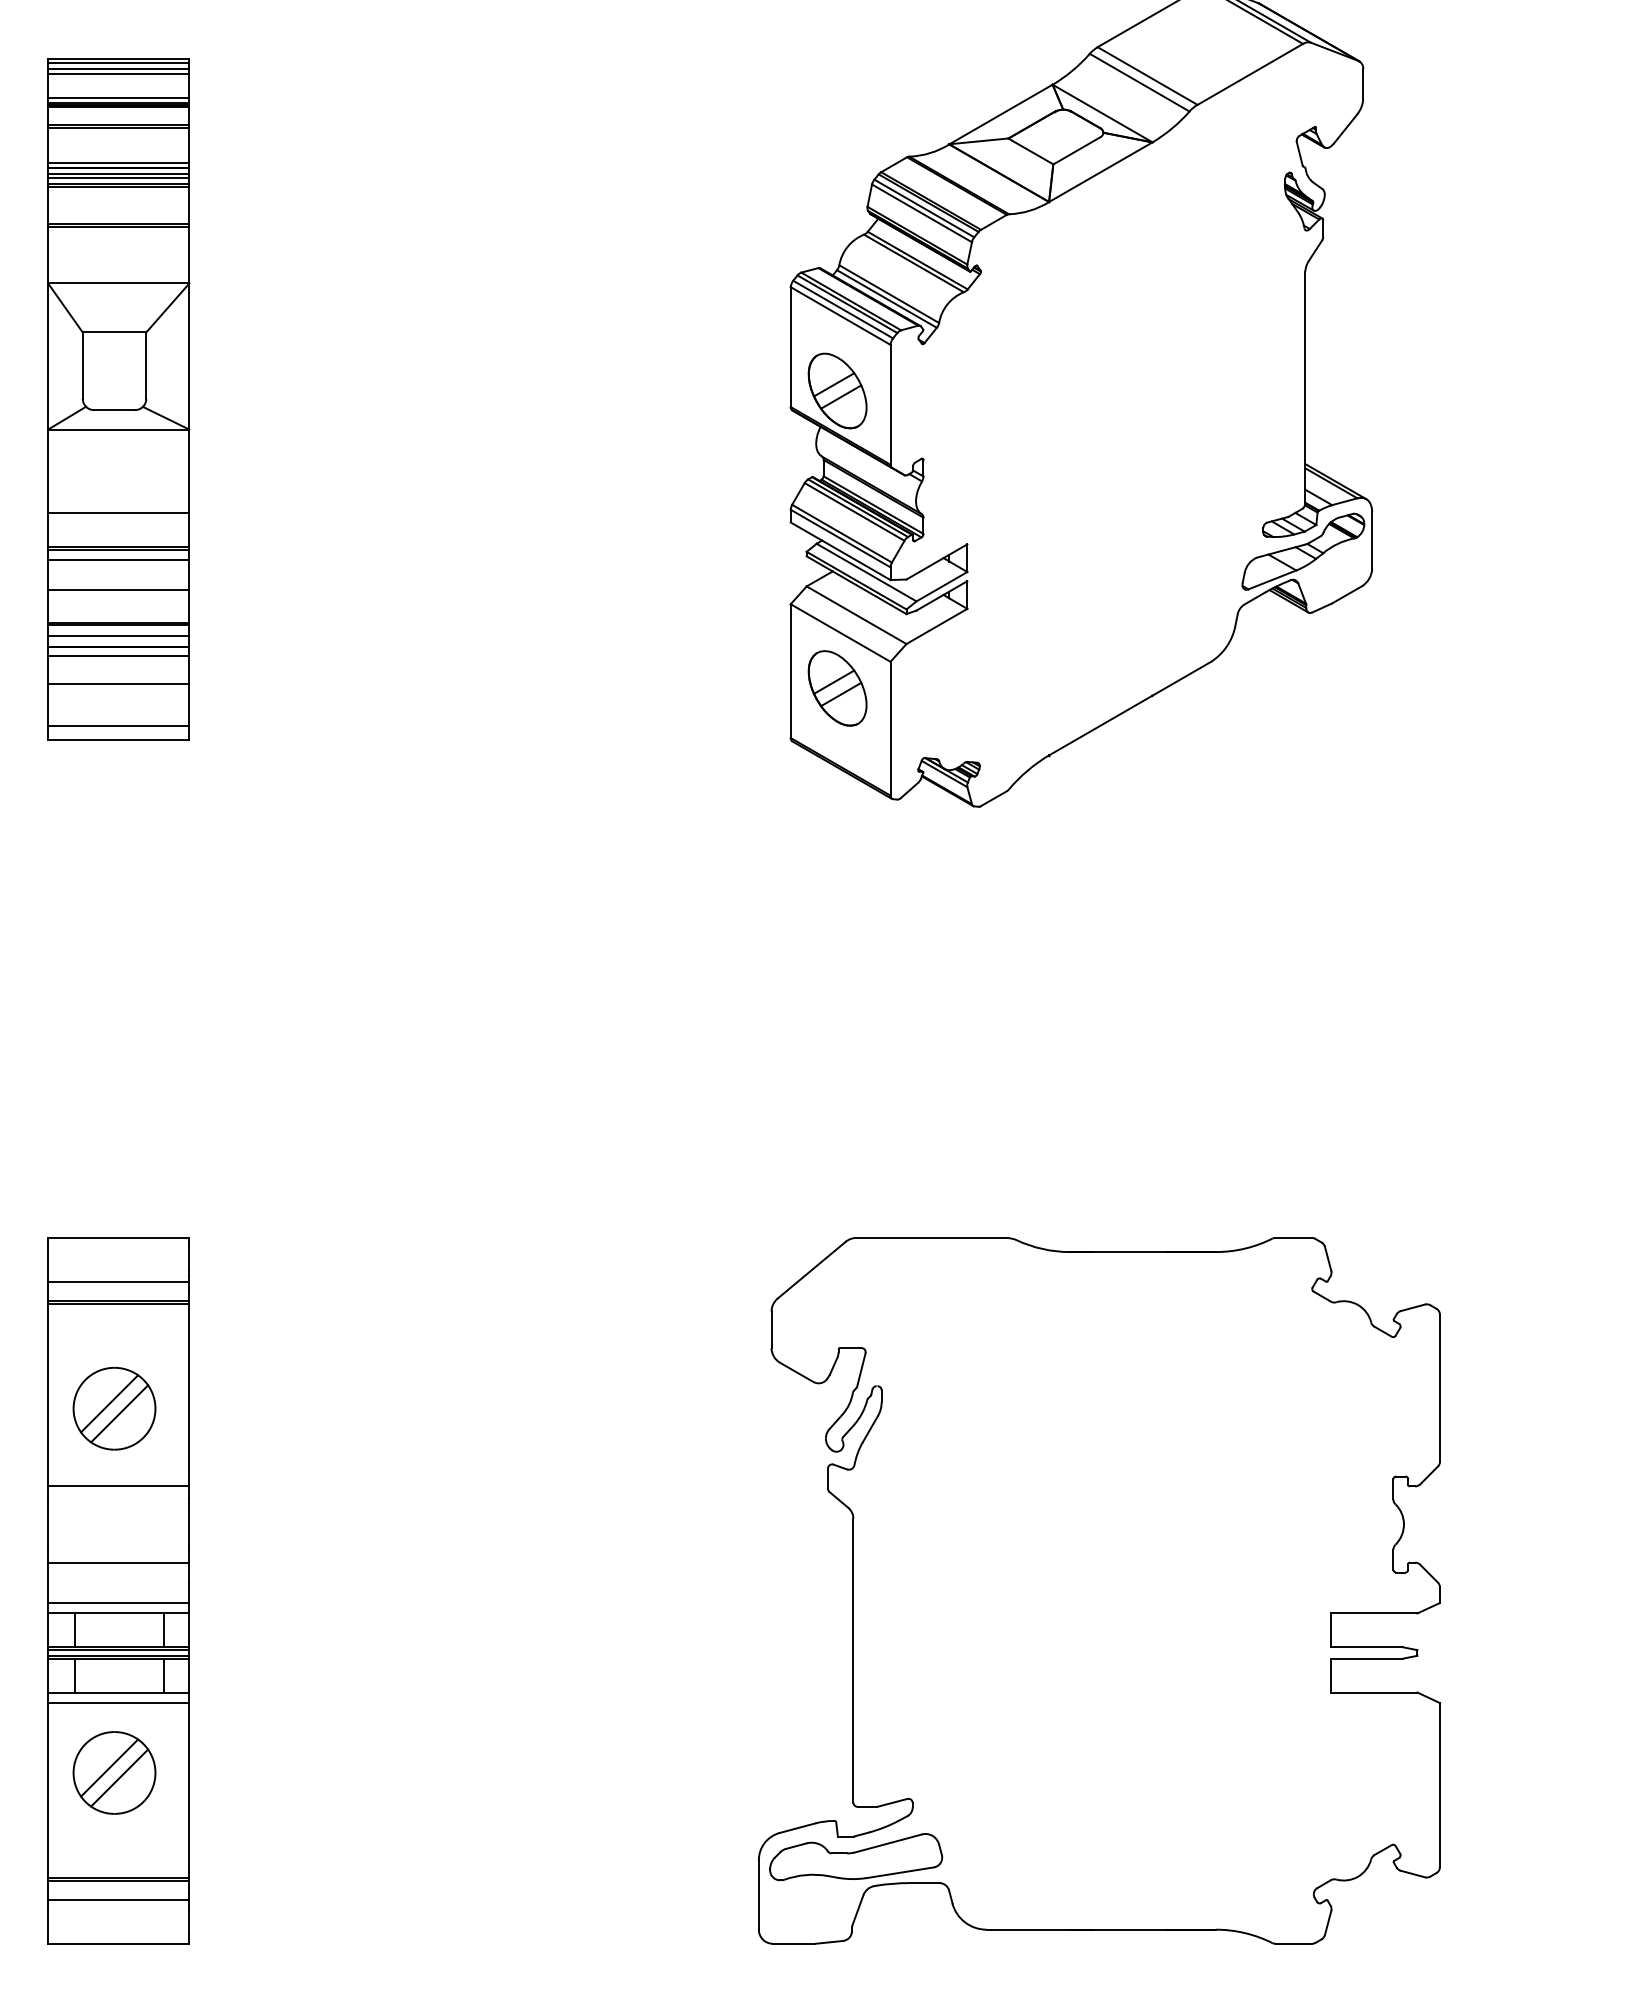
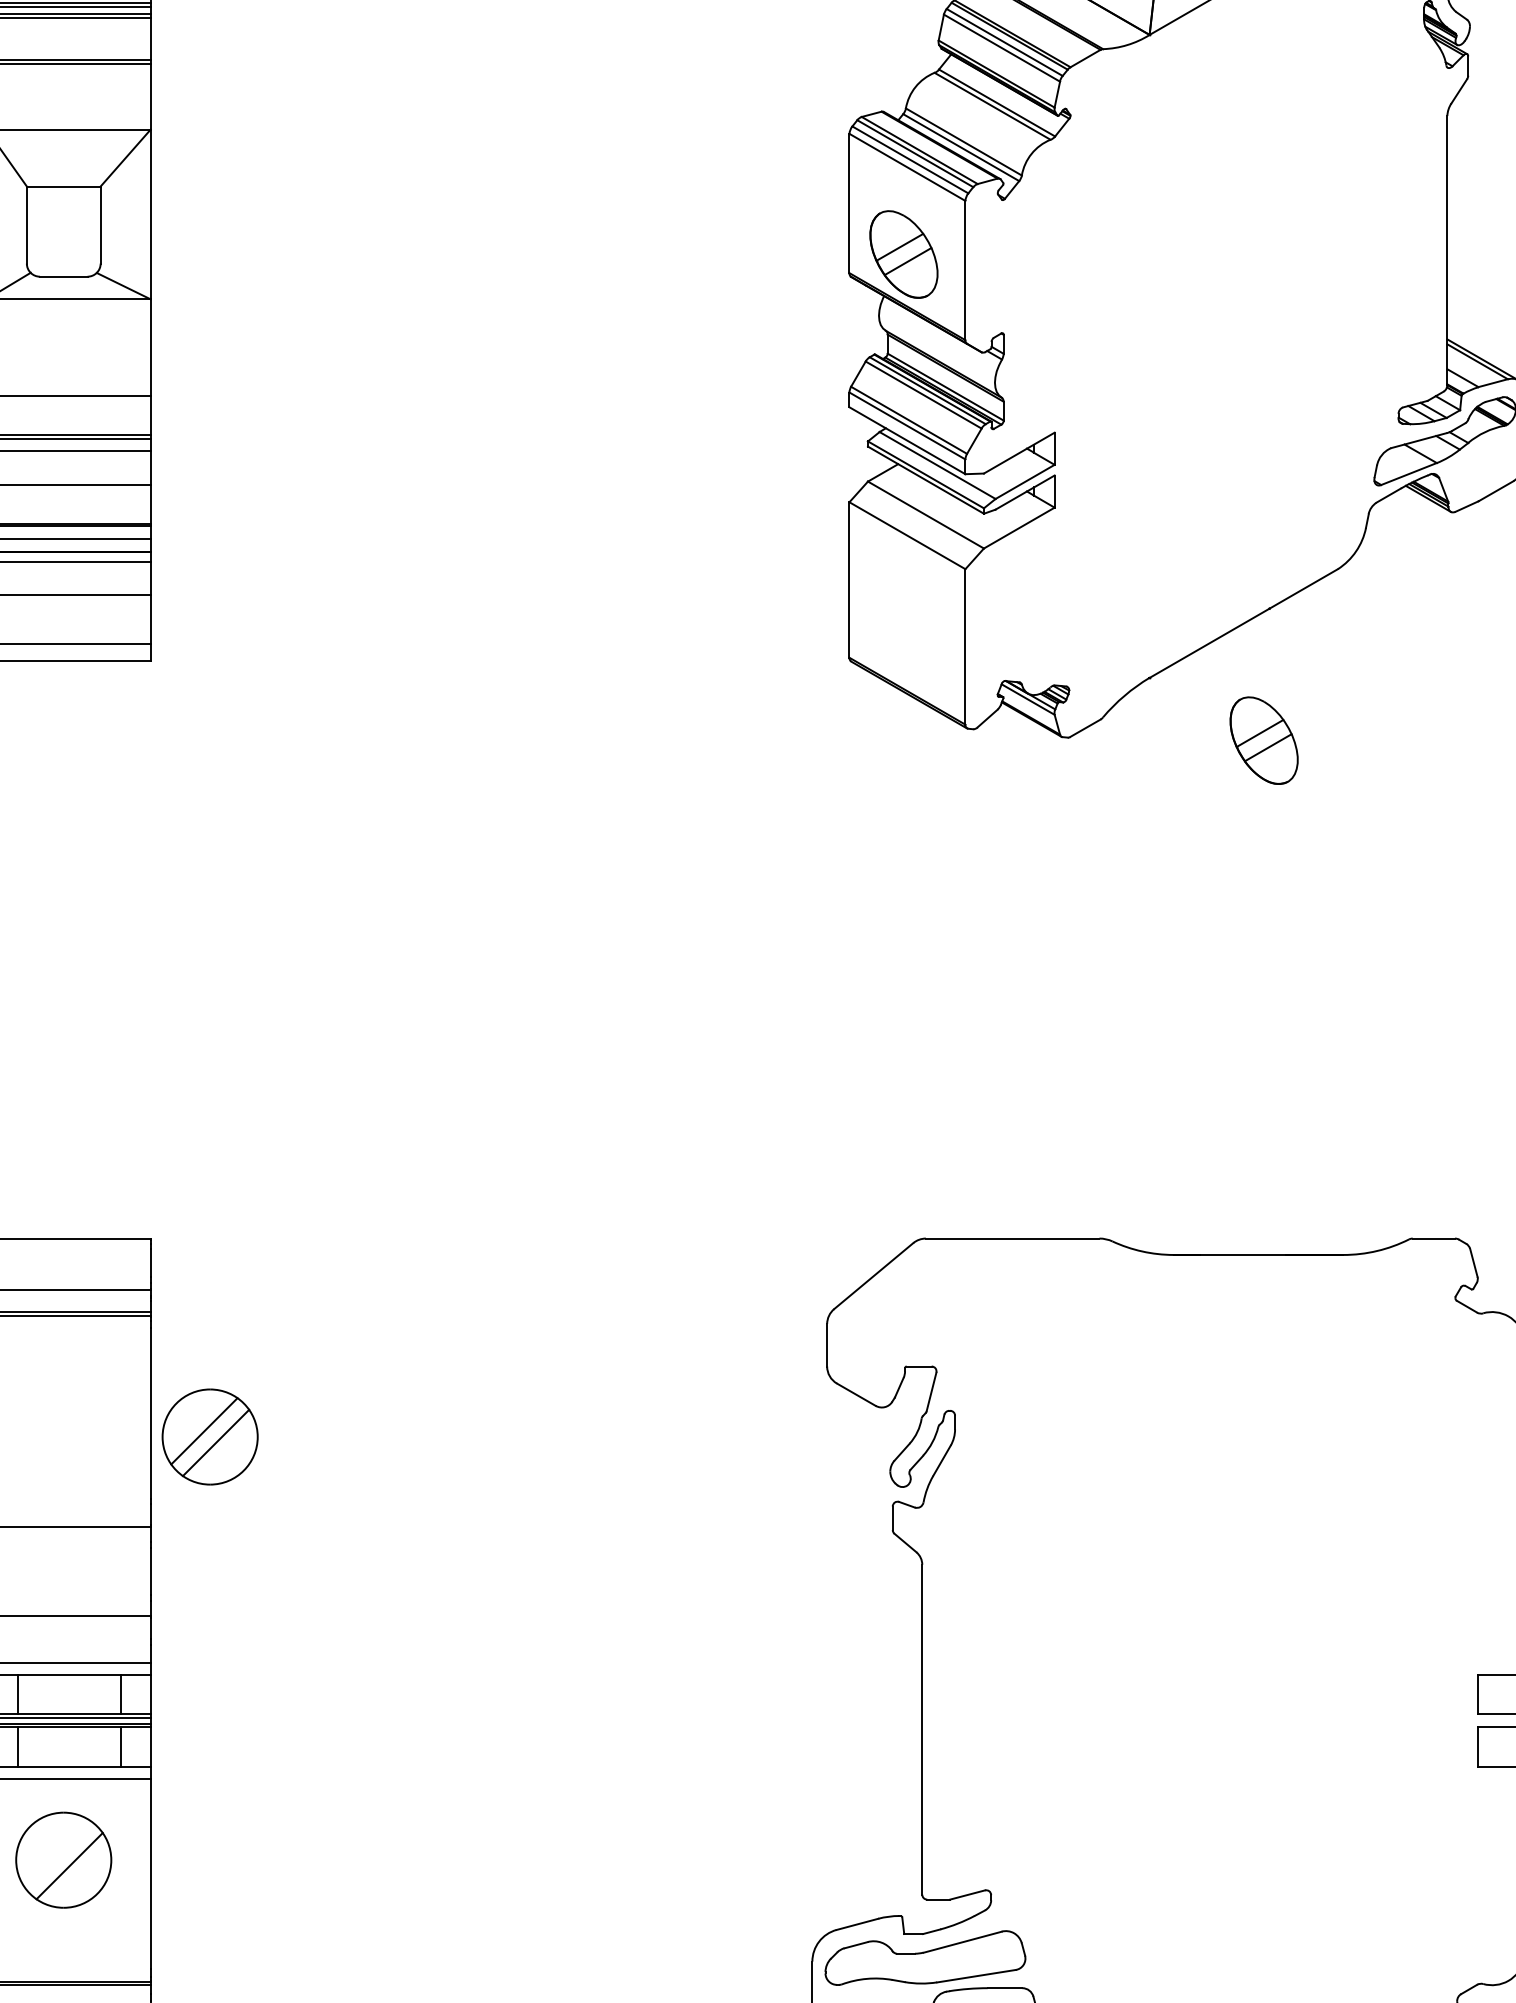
part: (837, 688) -> (1263, 740), moved
part: (114, 1408) -> (210, 1436), moved
line: (109, 1767) -> (57, 1853), removed

